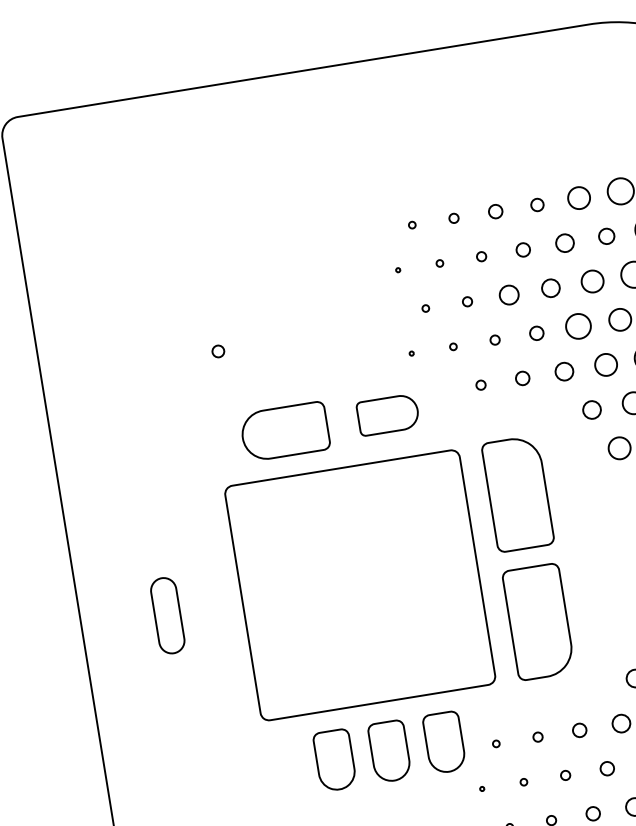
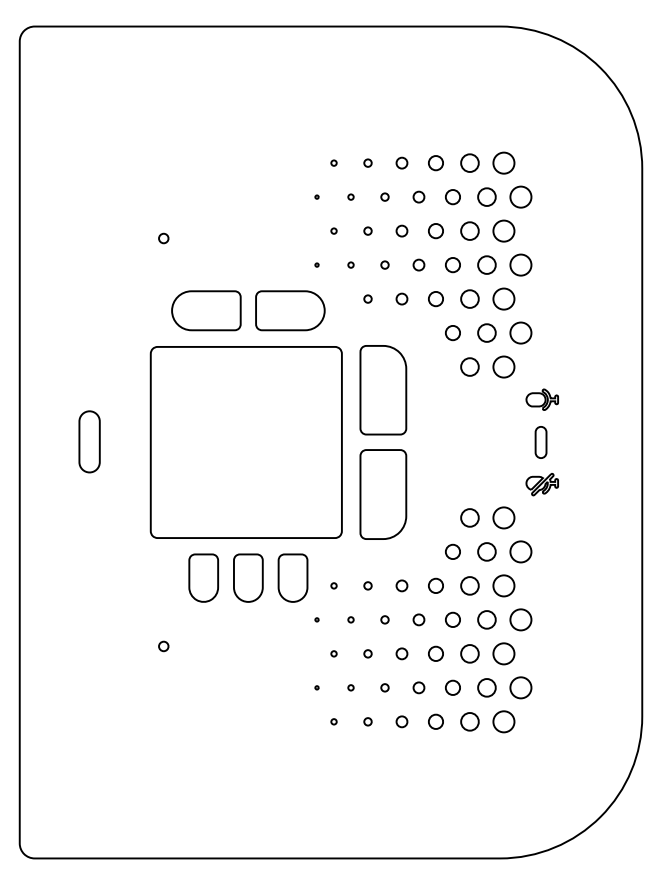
circle: (536, 205) -> (435, 163), size x1.43
circle: (606, 235) -> (486, 196), size x1.43
circle: (508, 294) -> (401, 230), size x0.71
circle: (578, 327) -> (452, 265), size x0.71
part: (388, 414) -> (290, 310), size x1.43

